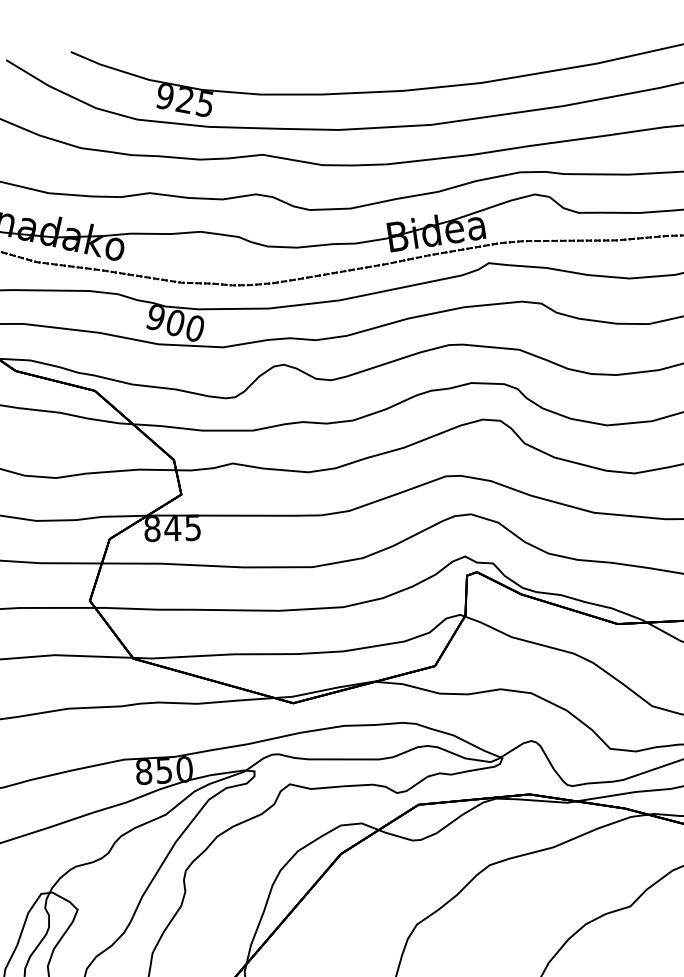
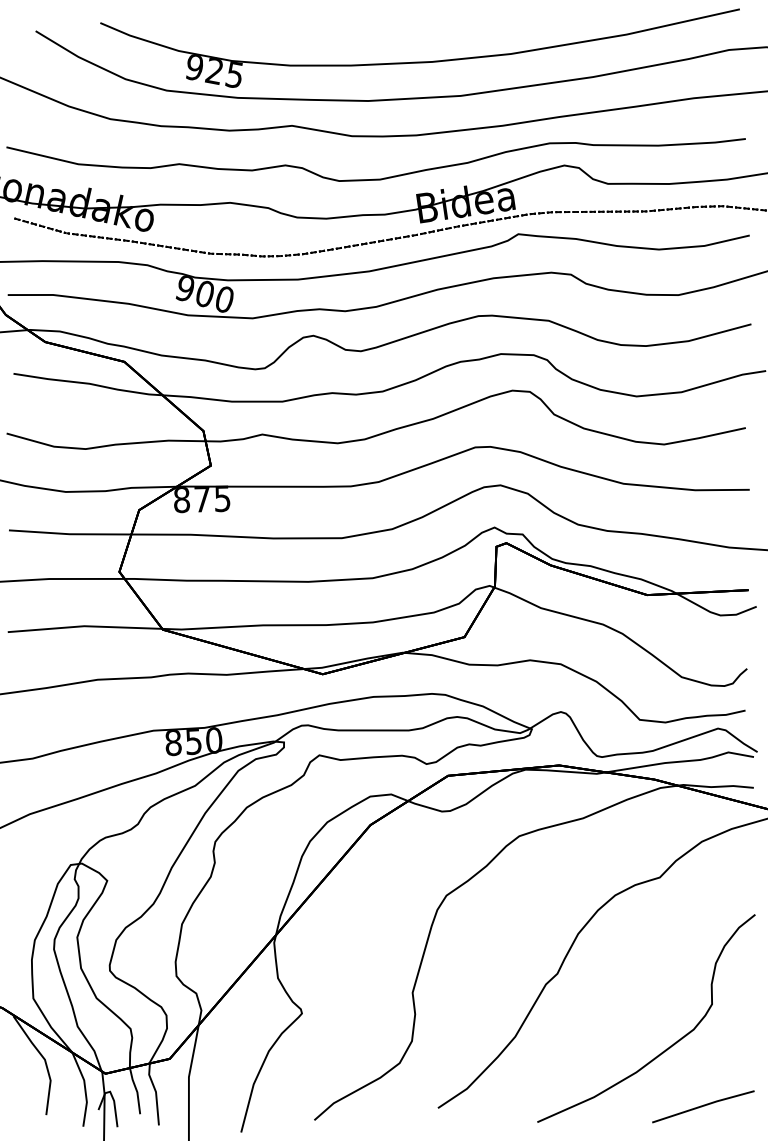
text: (172, 528) -> (201, 499), 845 -> 875

